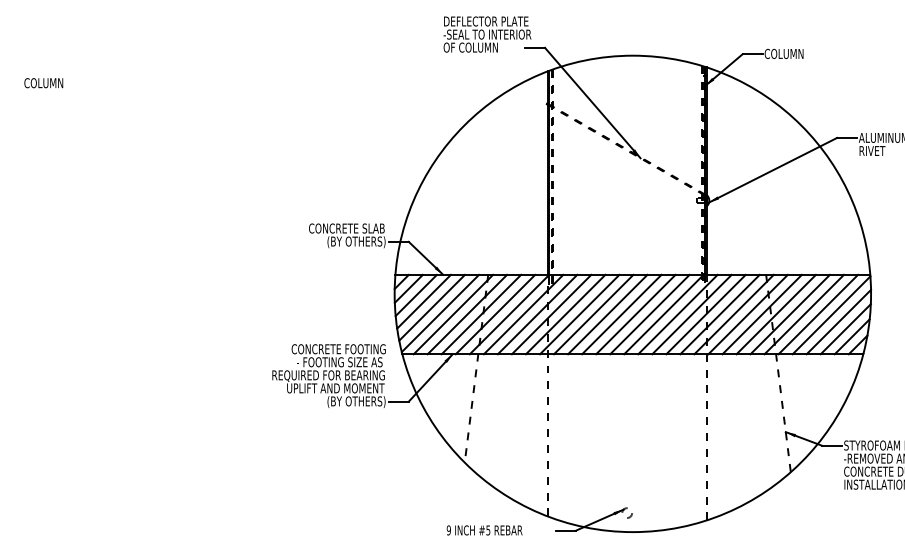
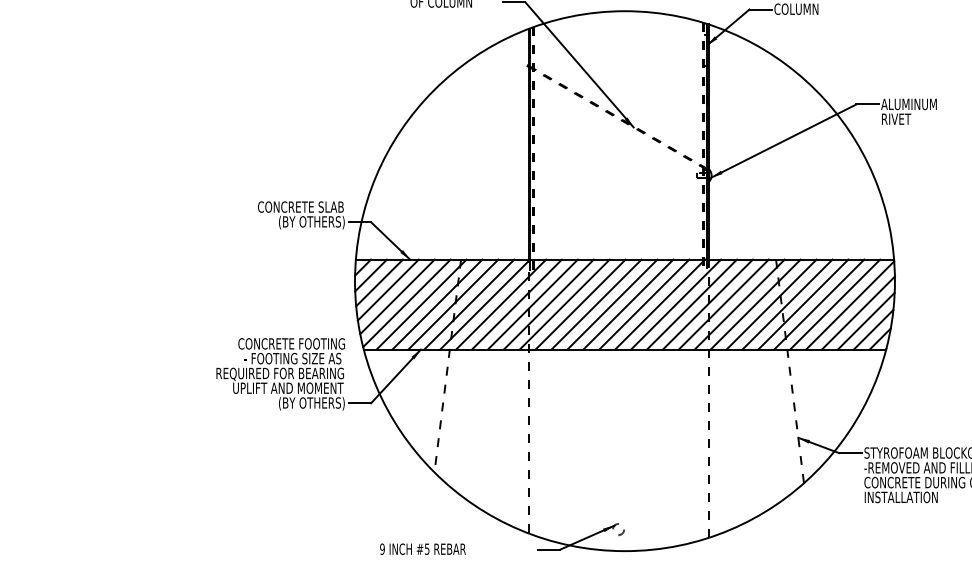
text: (484, 530) -> (422, 549), moved

